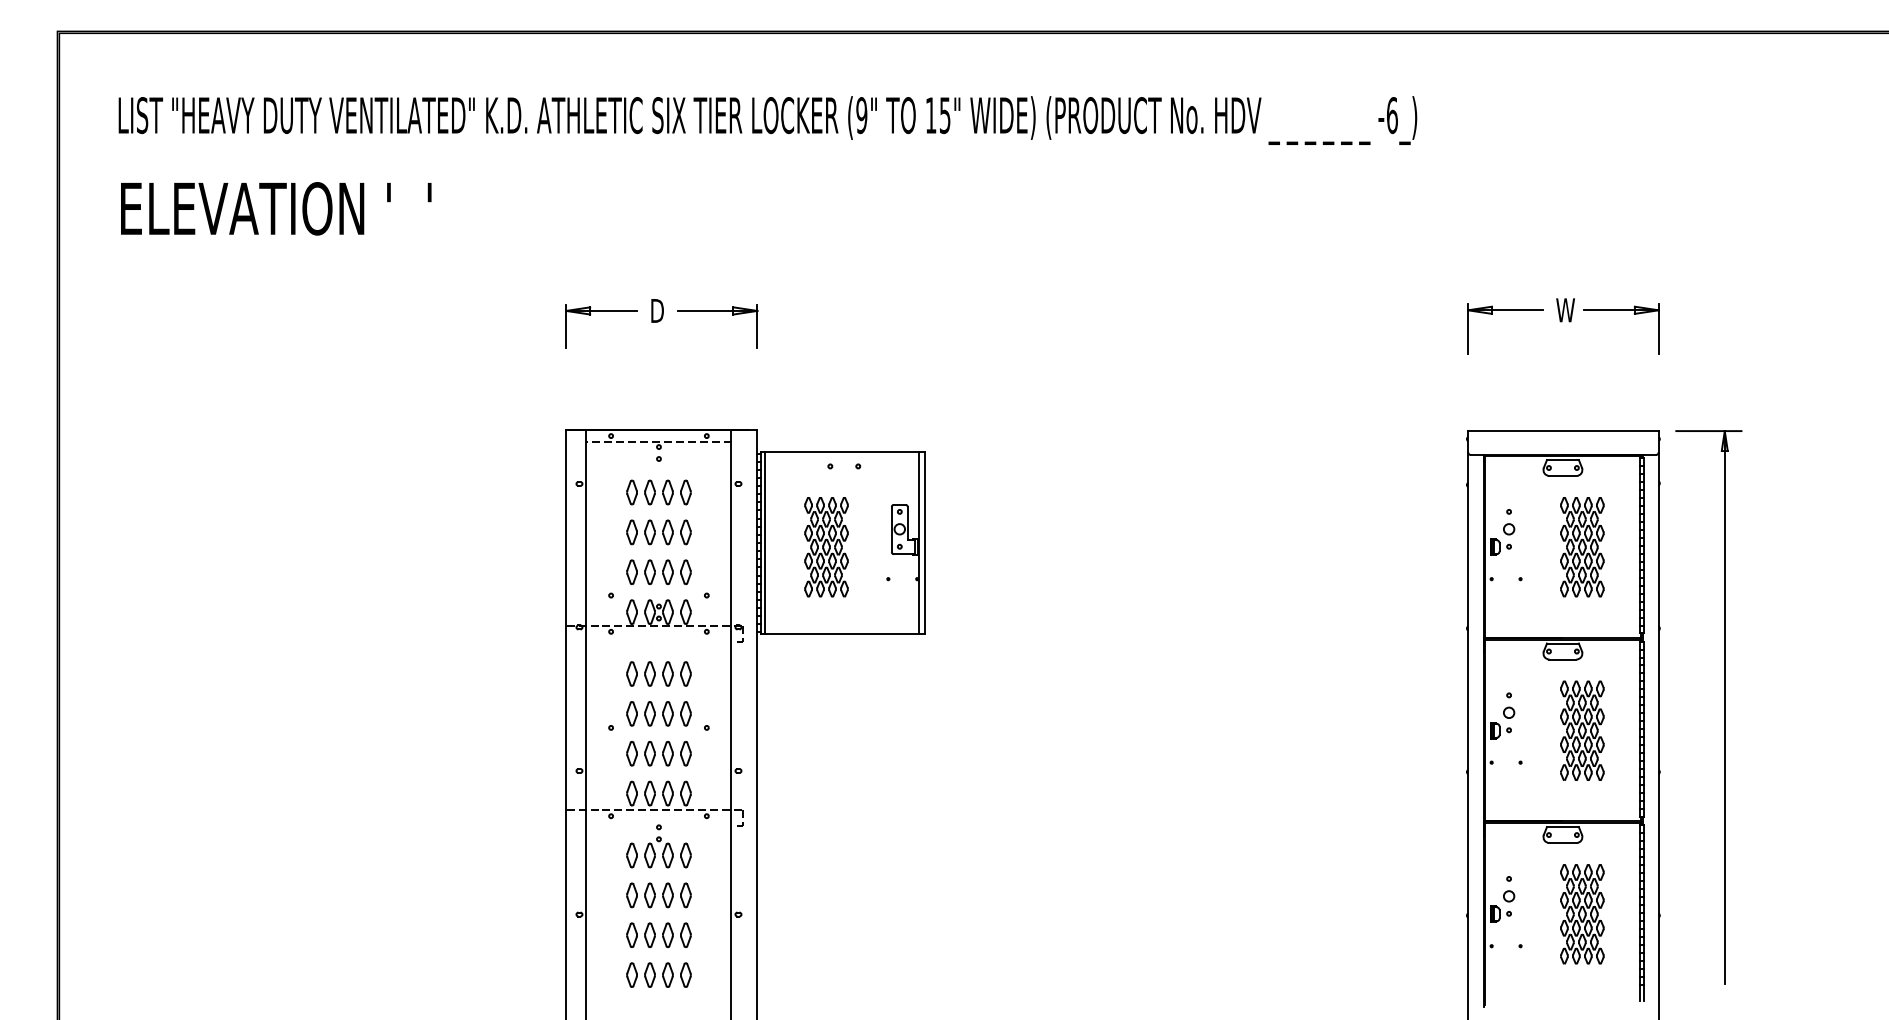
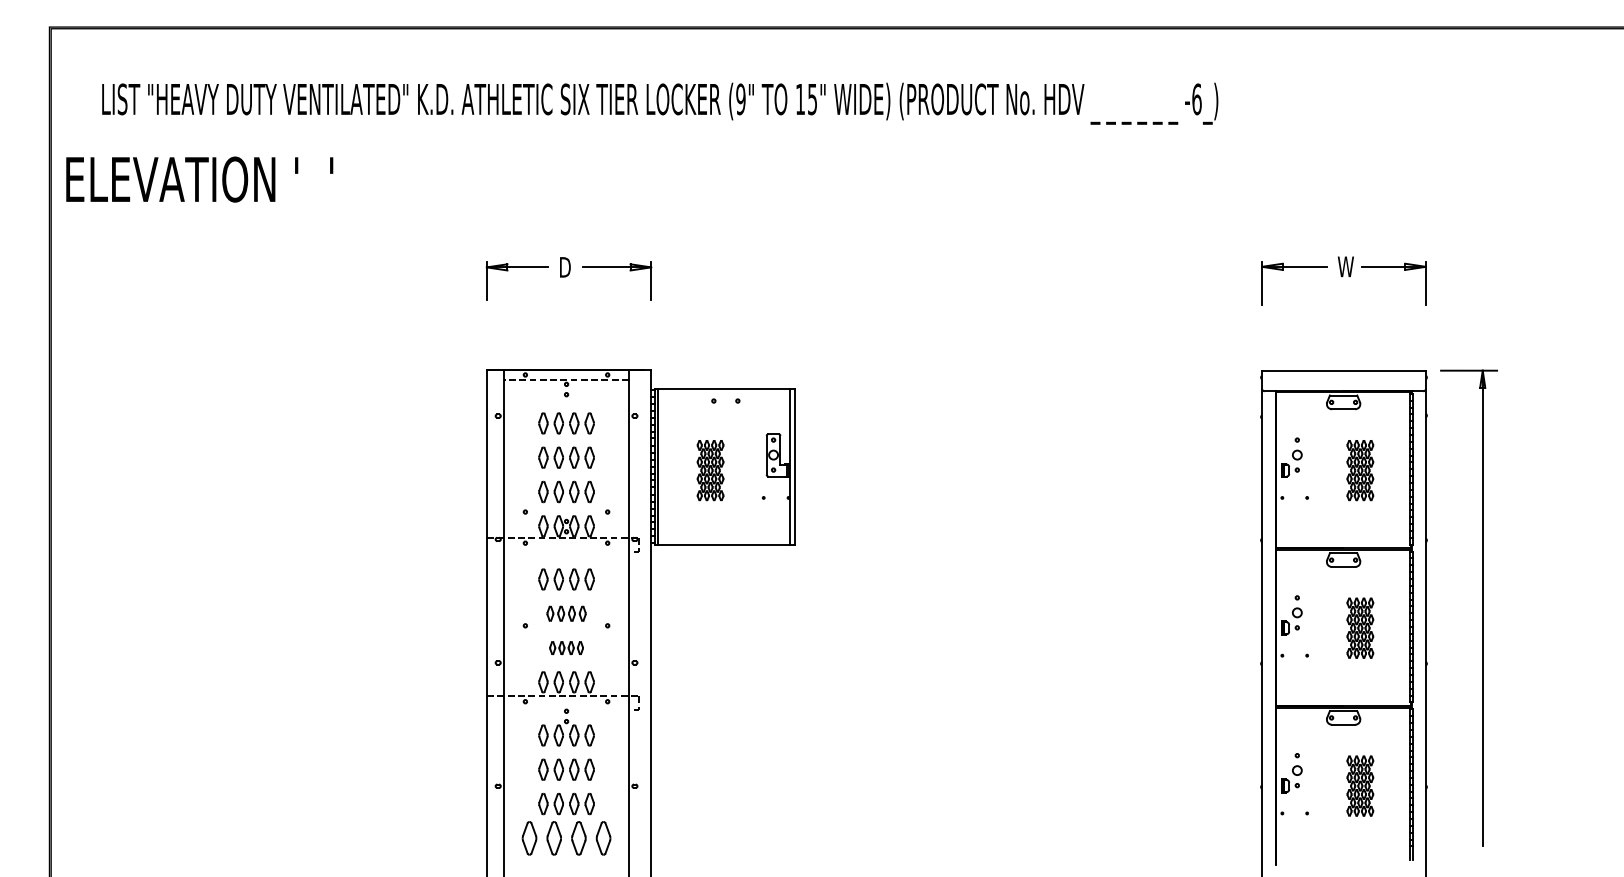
text: (276, 208) -> (199, 179), moved
part: (826, 547) -> (710, 470), size x0.7
part: (1582, 547) -> (1360, 470), size x0.7
part: (658, 713) -> (566, 613), size x0.7
part: (1582, 730) -> (1360, 628), size x0.7
part: (658, 753) -> (566, 647), size x0.6
part: (1582, 914) -> (1360, 786), size x0.7
part: (658, 974) -> (566, 837), size x1.6

